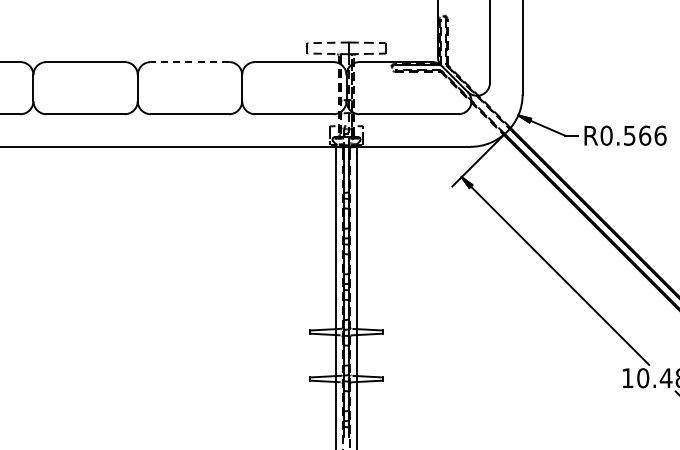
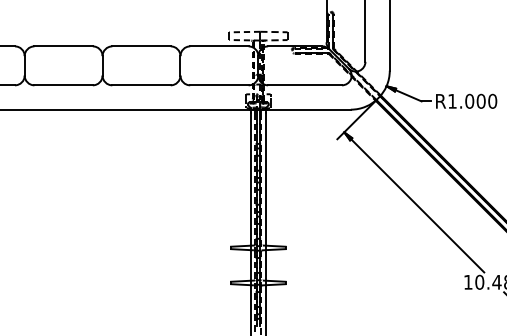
line: (189, 62) -> (141, 46), dashed -> solid
text: (633, 135) -> (472, 101), R0.566 -> R1.000

